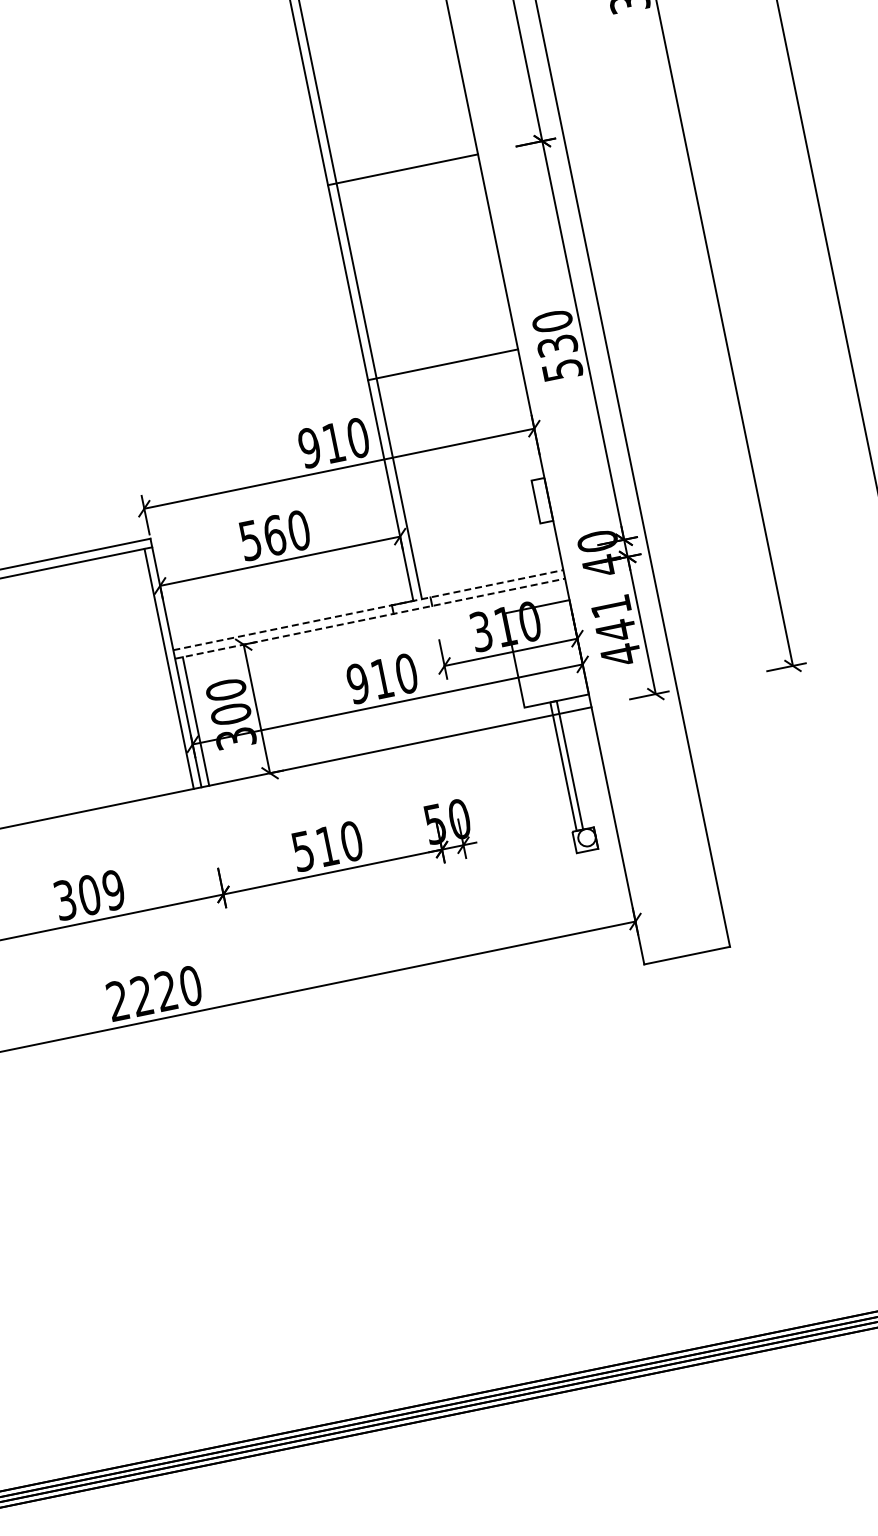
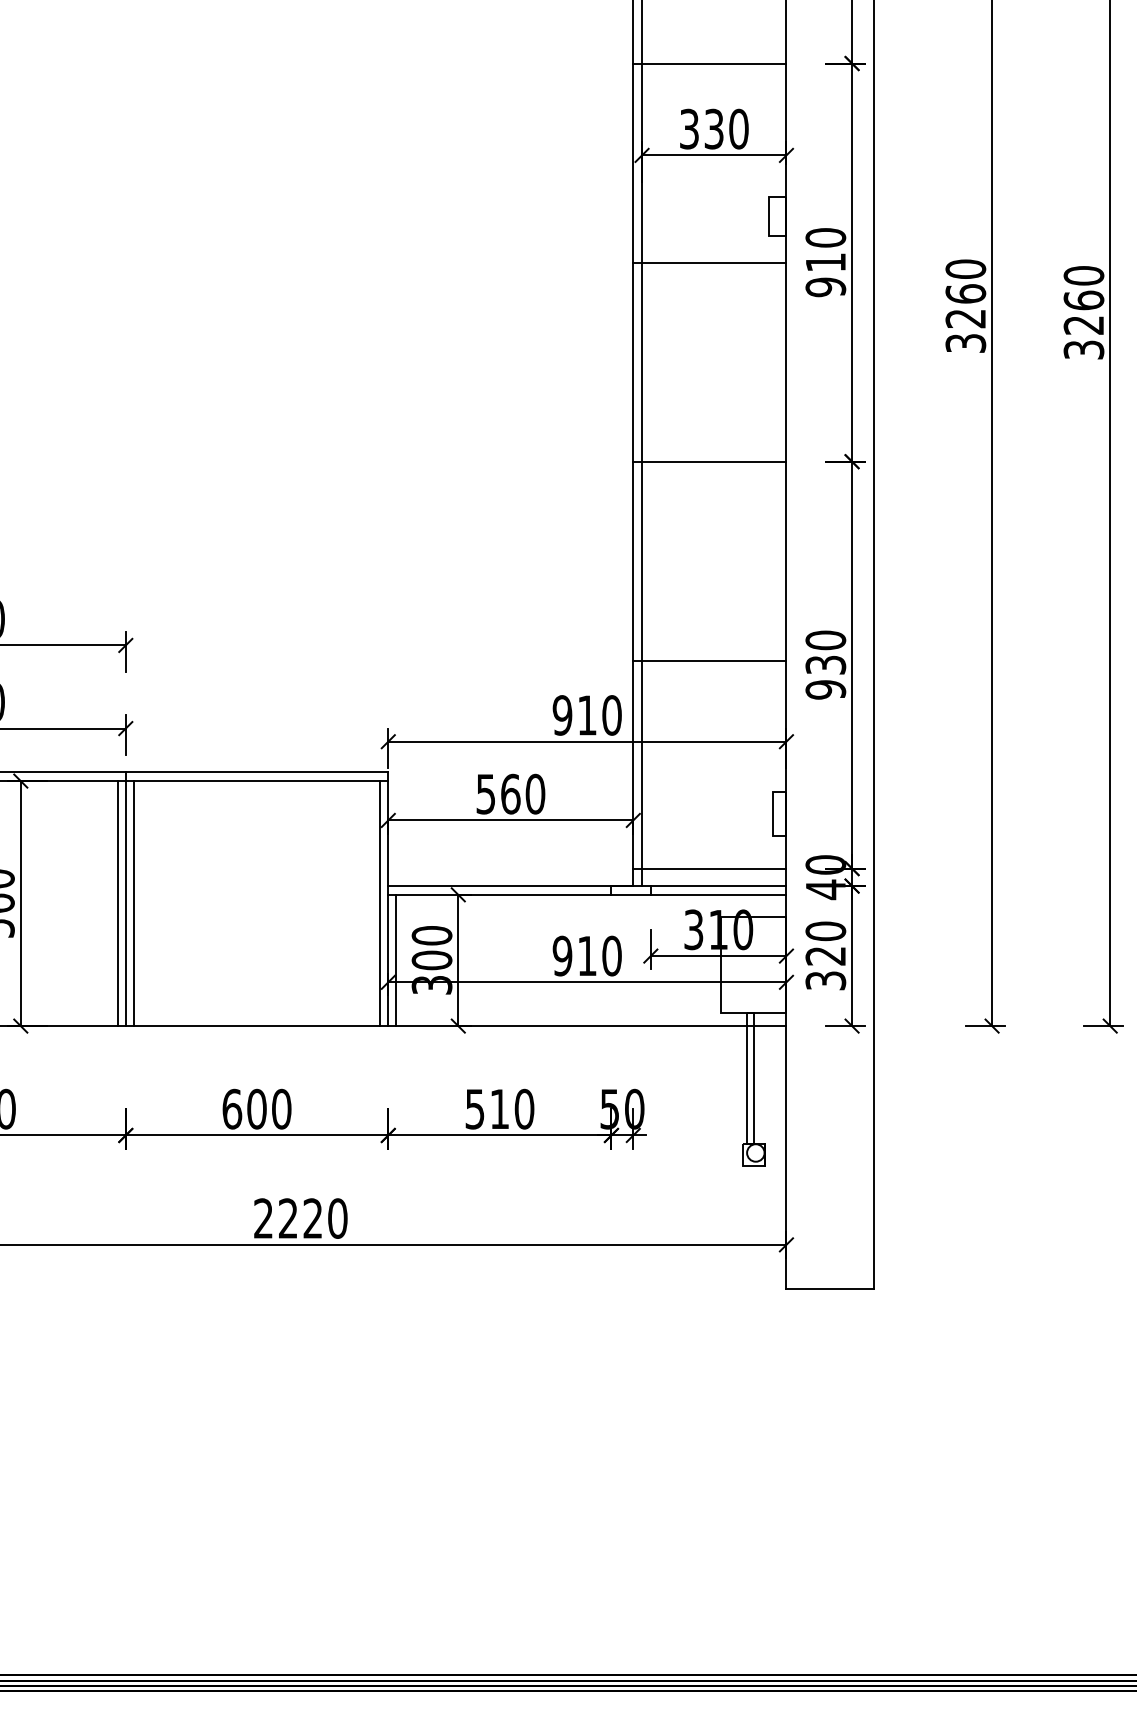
text: (562, 369) -> (825, 689), 530 -> 930
line: (484, 568) -> (709, 868), added
line: (368, 610) -> (587, 886), dashed -> solid
line: (370, 618) -> (587, 894), dashed -> solid
text: (615, 631) -> (825, 956), 441 -> 320
text: (88, 894) -> (256, 1108), 309 -> 600

